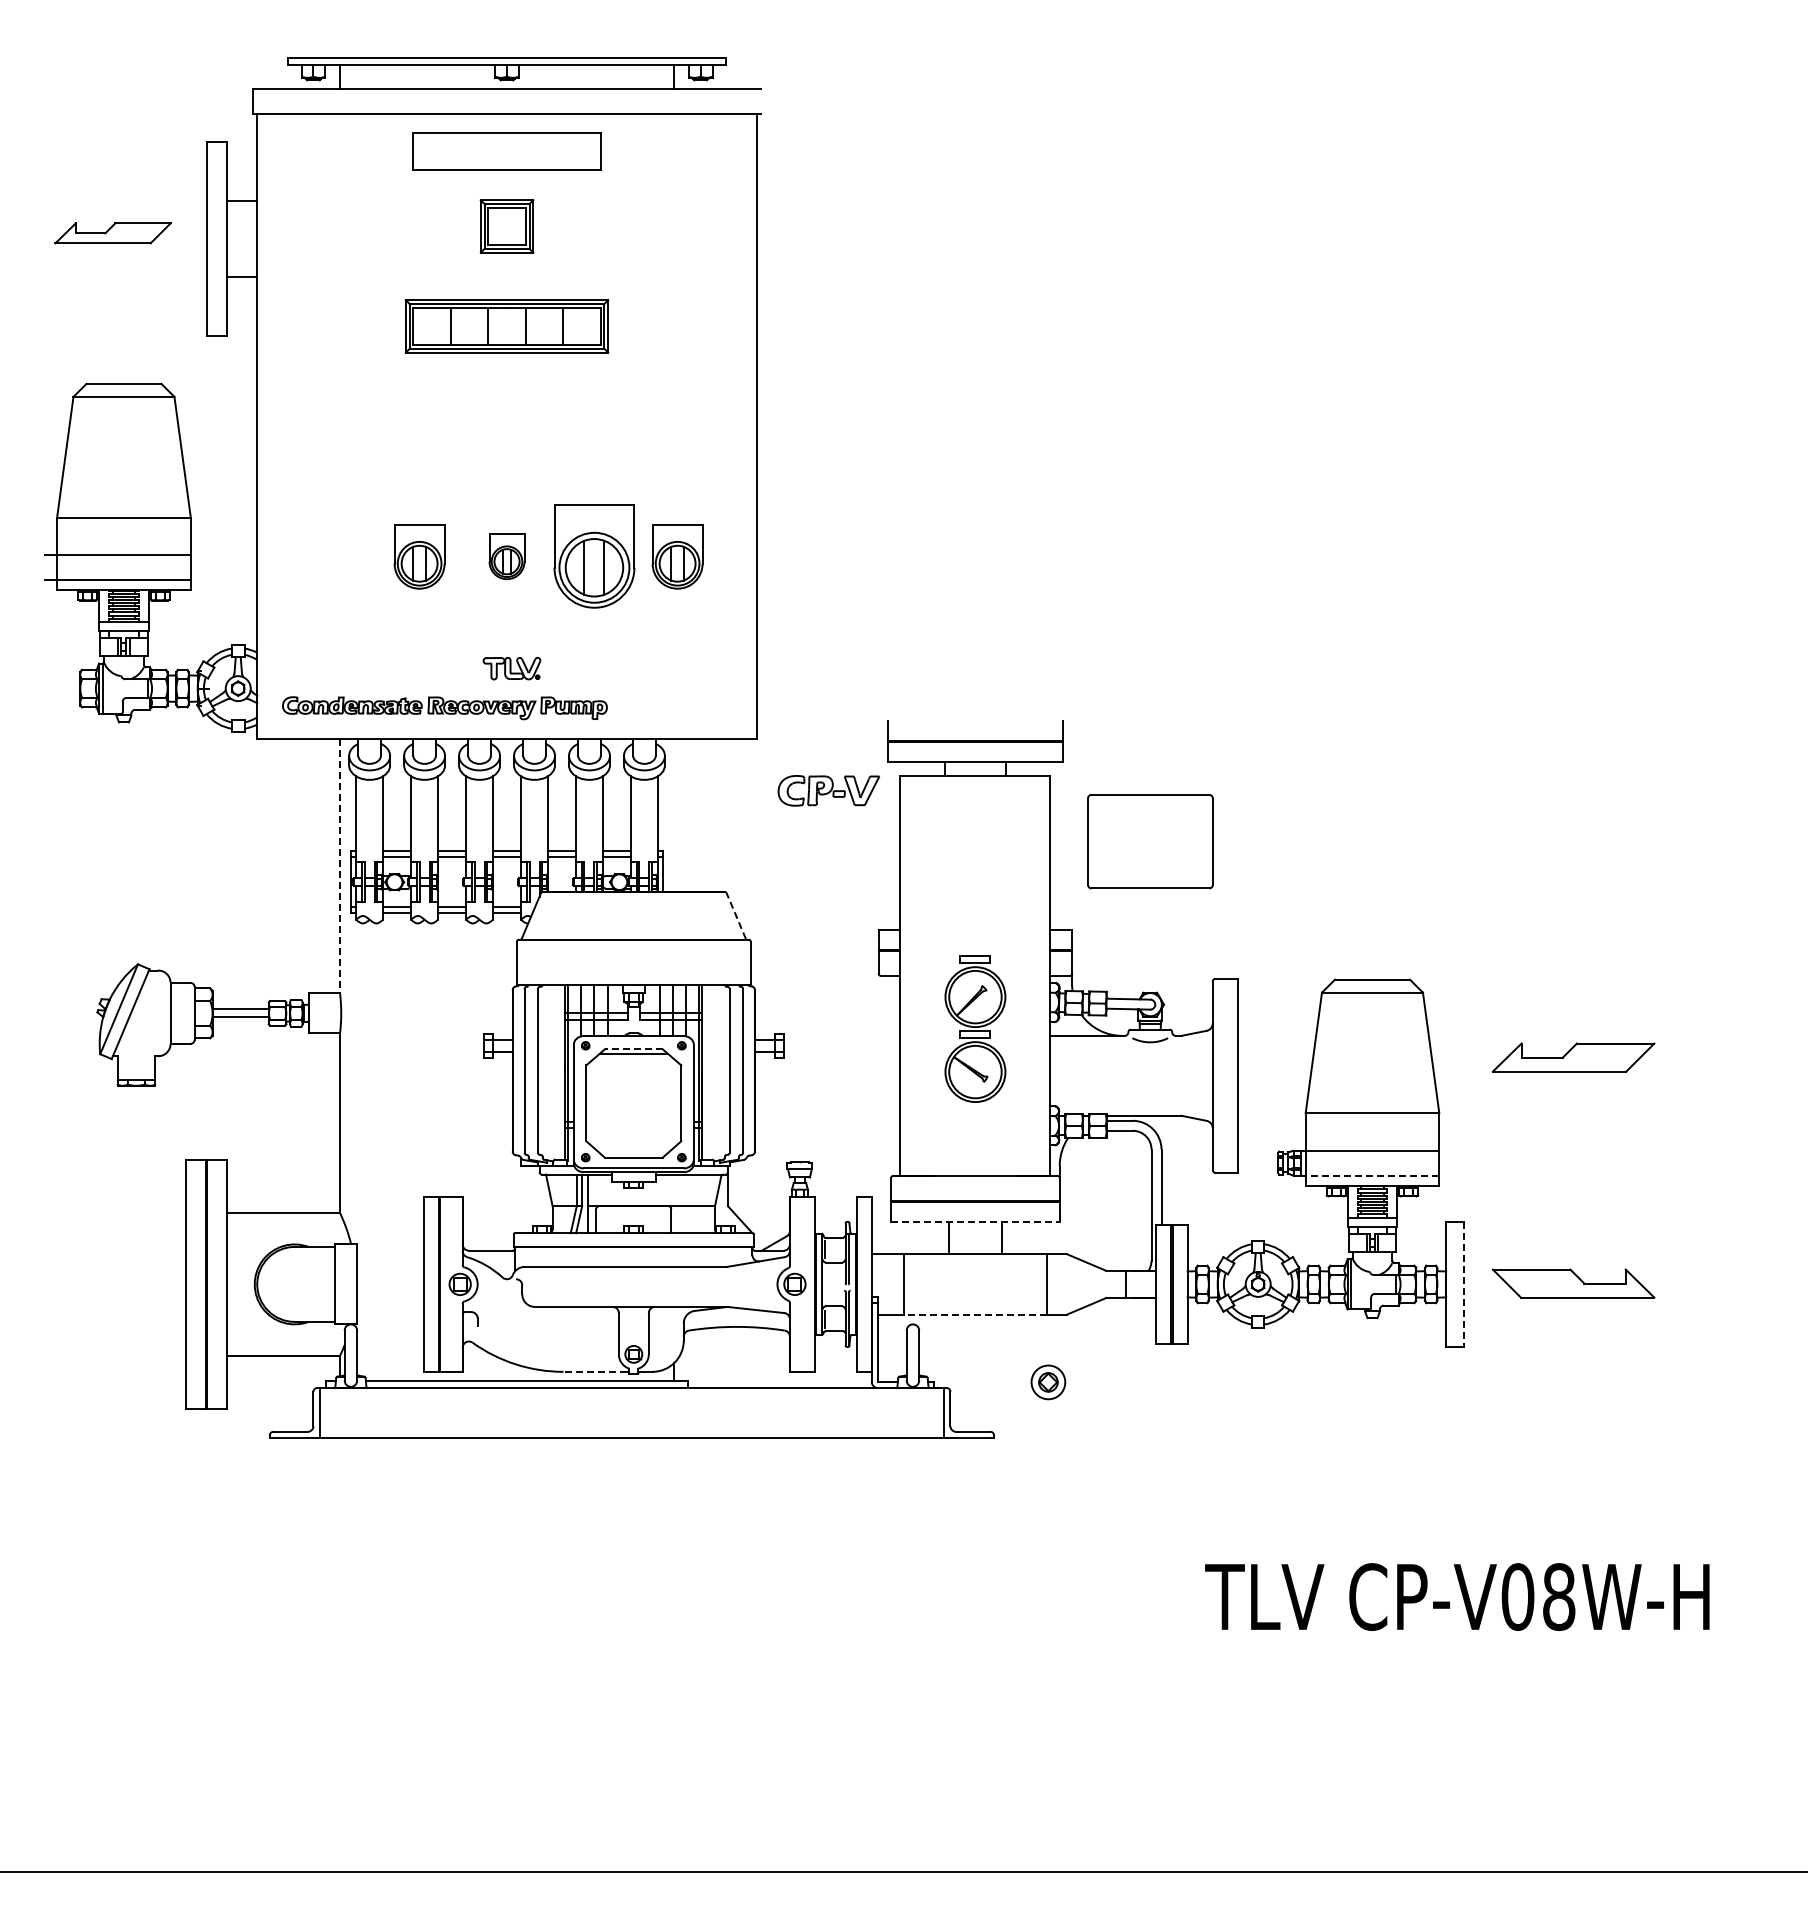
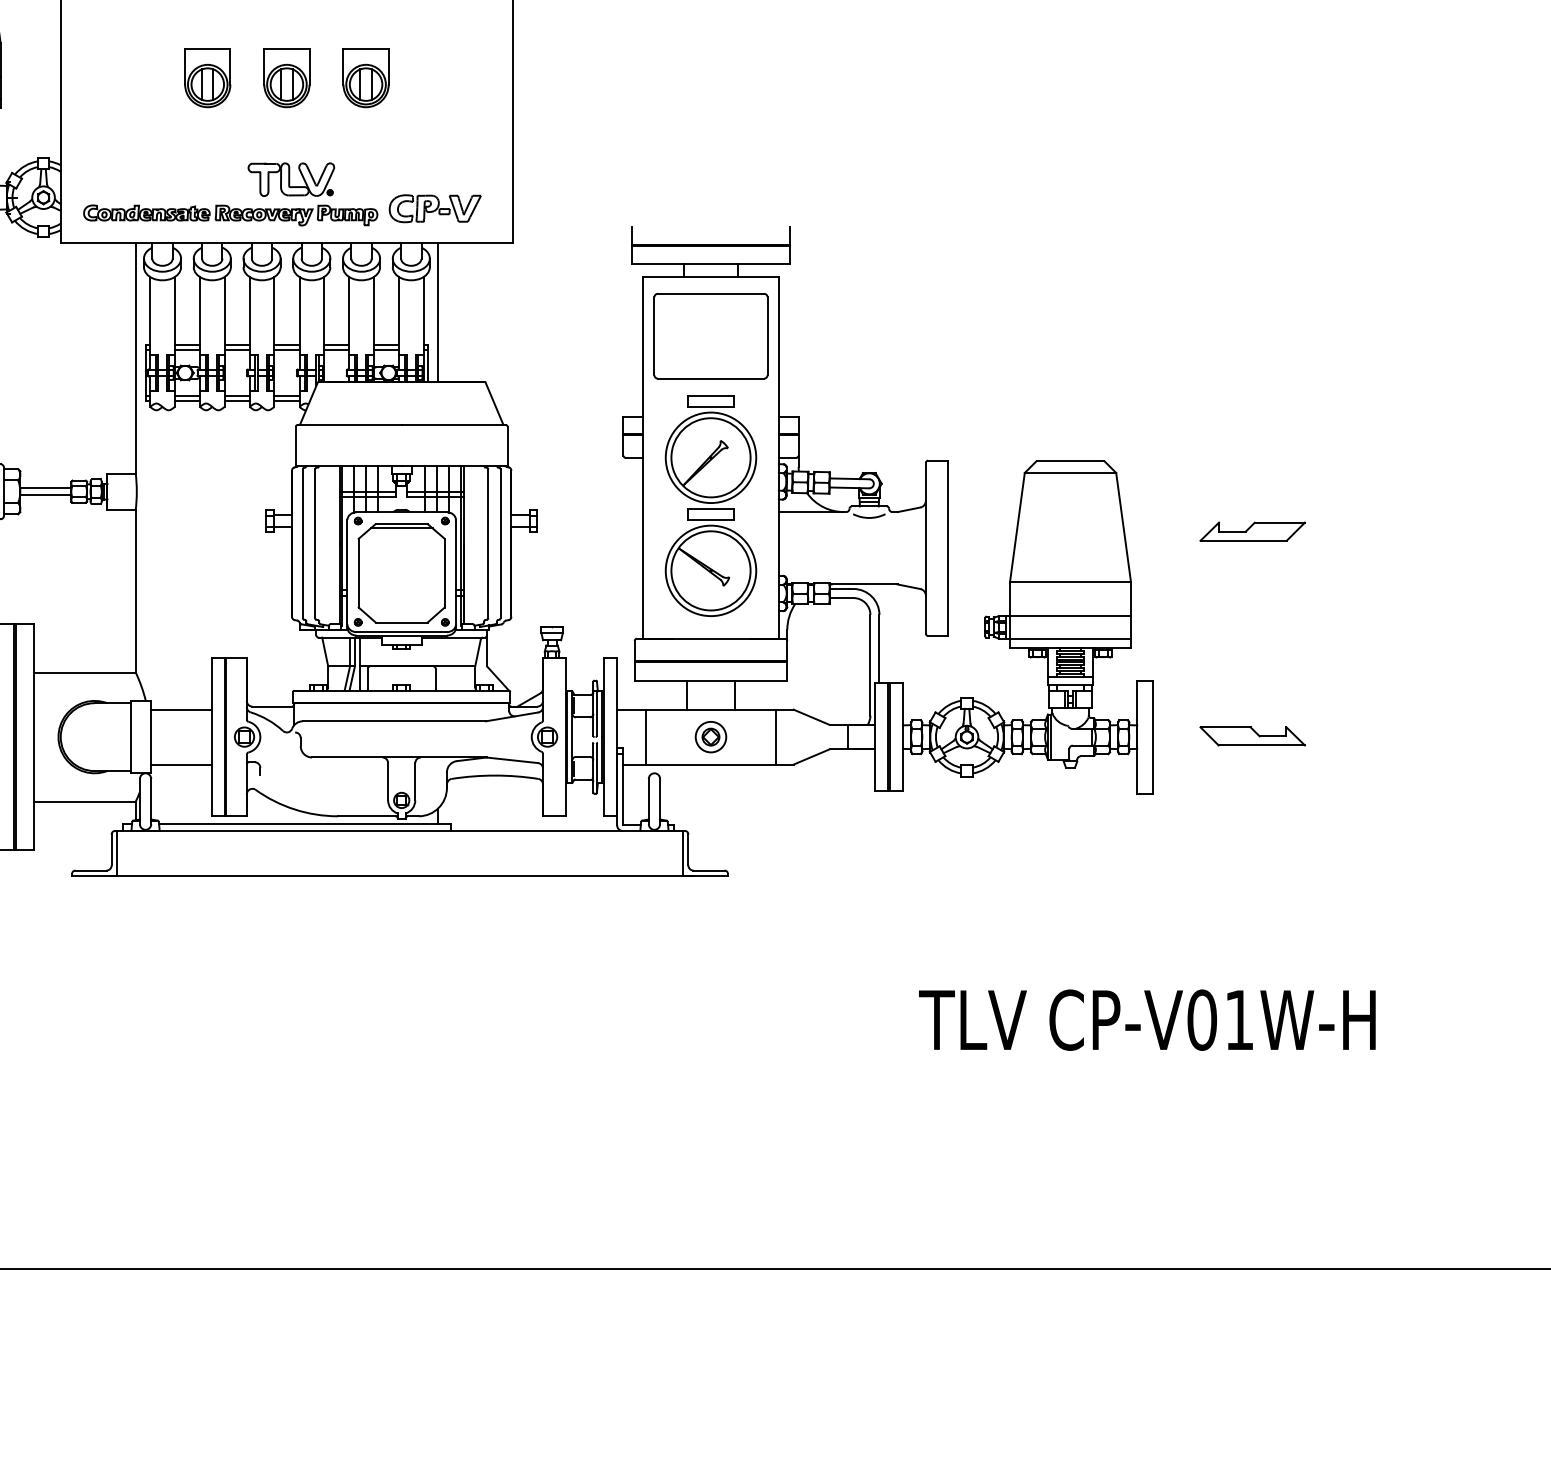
part: (506, 556) -> (286, 78), size x1.43
part: (594, 556) -> (366, 78), size x0.62
part: (677, 556) -> (441, 78), removed
part: (511, 668) -> (290, 179), size x1.67
part: (828, 790) -> (434, 208), moved
line: (674, 815) -> (438, 312), added
part: (1150, 841) -> (711, 336), moved
line: (340, 866) -> (136, 358), dashed -> solid
line: (736, 915) -> (494, 403), dashed -> solid
part: (975, 1028) -> (711, 505), size x1.67
line: (633, 1049) -> (401, 524), dashed -> solid
part: (1573, 1057) -> (1252, 531), size x0.71
line: (1372, 1175) -> (1070, 638), dashed -> solid
line: (975, 1221) -> (711, 680), dashed -> solid
line: (390, 1254) -> (181, 710), added
part: (1573, 1283) -> (1252, 736), size x0.71
line: (1463, 1284) -> (1152, 737), dashed -> solid
line: (390, 1314) -> (181, 764), added
line: (974, 1314) -> (710, 764), dashed -> solid
line: (595, 1371) -> (367, 815), dashed -> solid
part: (1048, 1382) -> (711, 737), moved
text: (1559, 1596) -> (1239, 1019), CP-V08W-H -> CP-V01W-H

